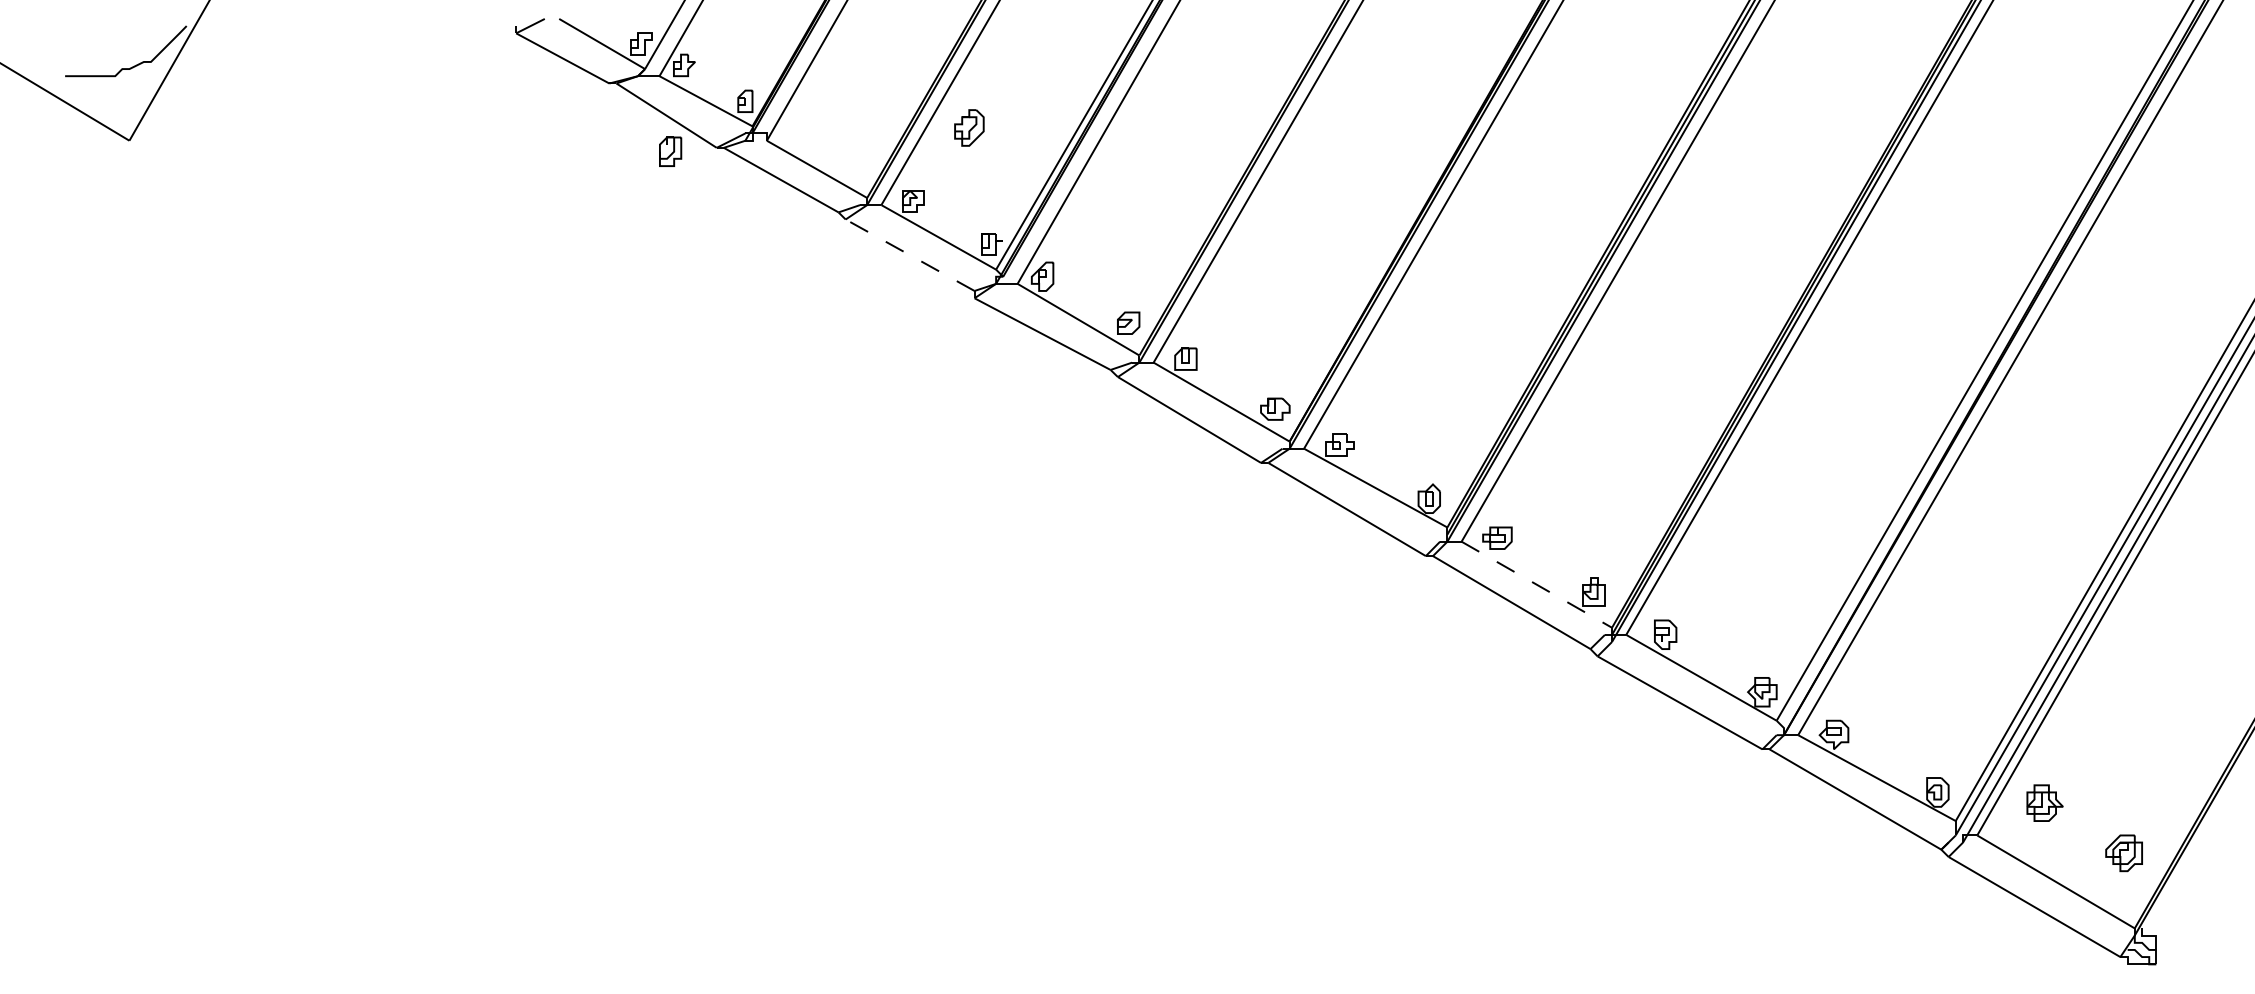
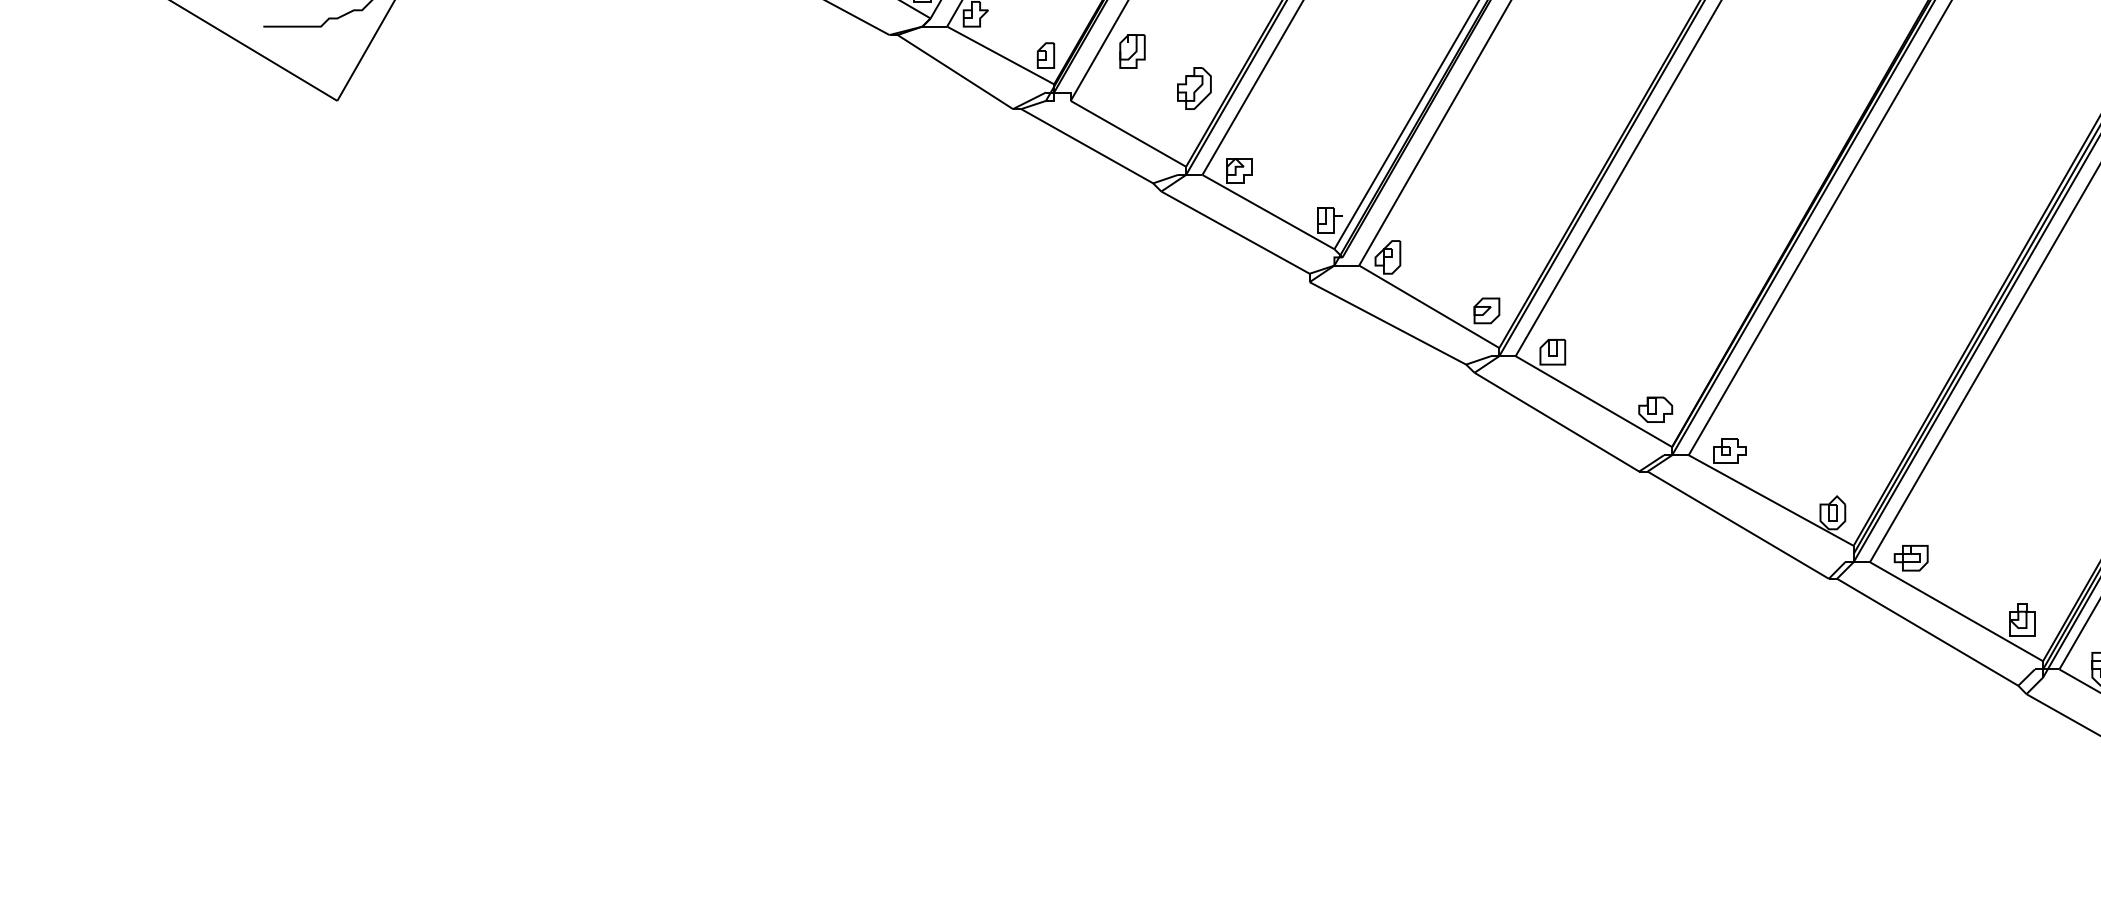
part: (969, 127) -> (1194, 87), moved
part: (670, 151) -> (1132, 51), moved
line: (910, 255) -> (1235, 232), dashed -> solid
line: (1536, 584) -> (1956, 611), dashed -> solid

